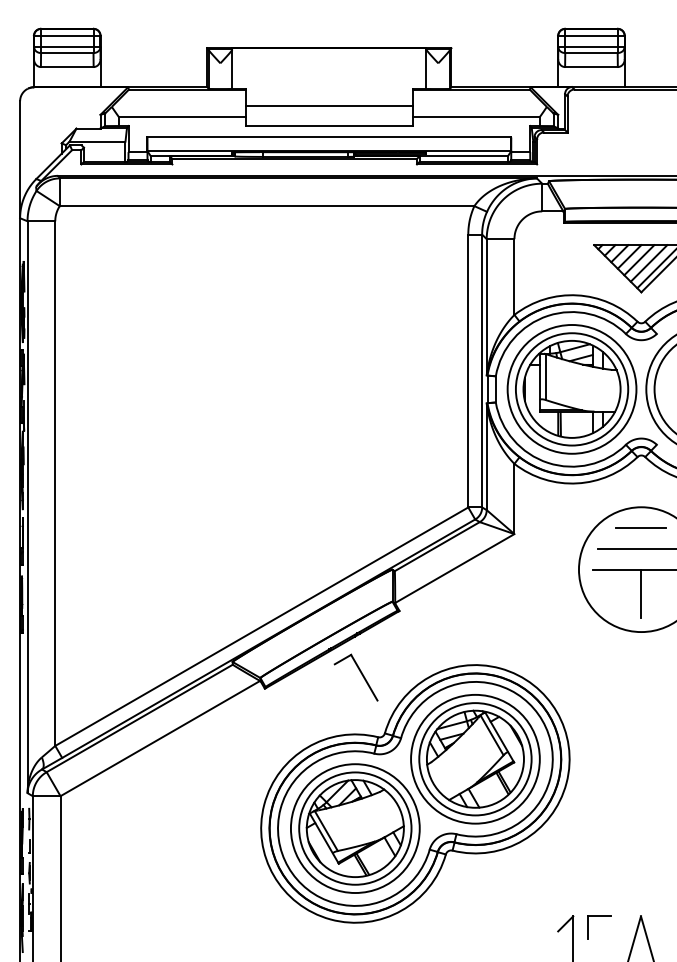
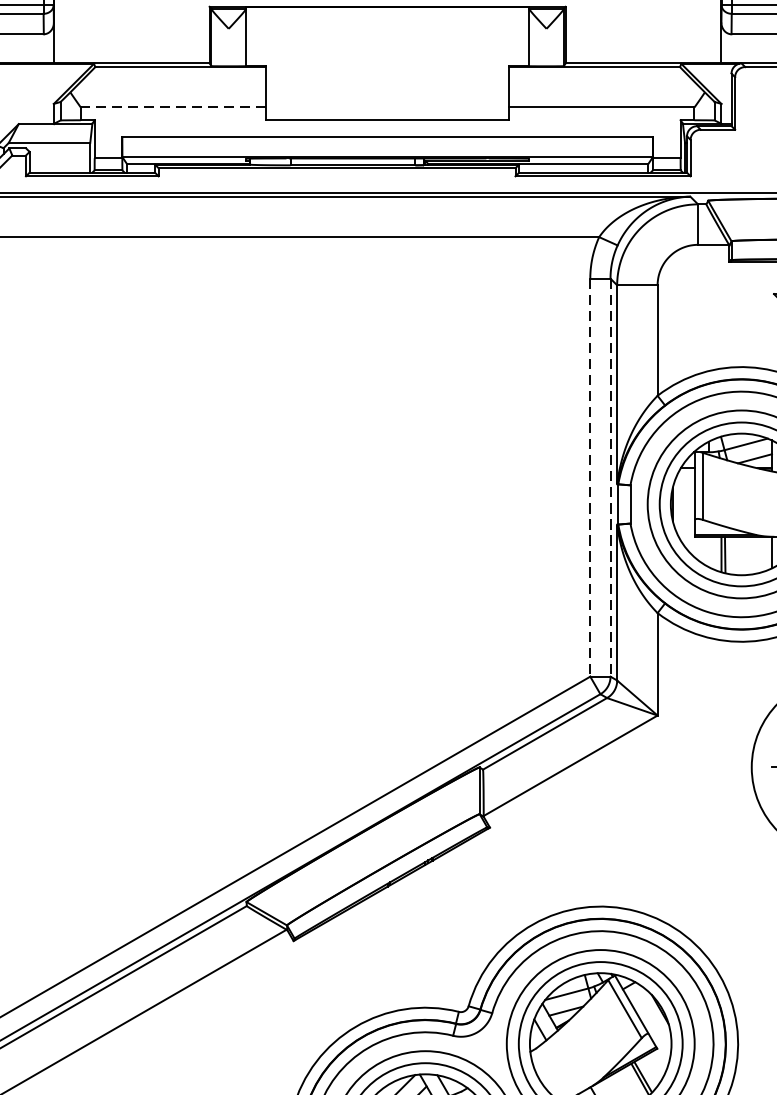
line: (329, 106) -> (387, 91), removed
line: (182, 117) -> (173, 107), solid -> dashed
line: (468, 371) -> (590, 478), solid -> dashed
line: (482, 371) -> (611, 478), solid -> dashed
part: (360, 673) -> (433, 918), removed

